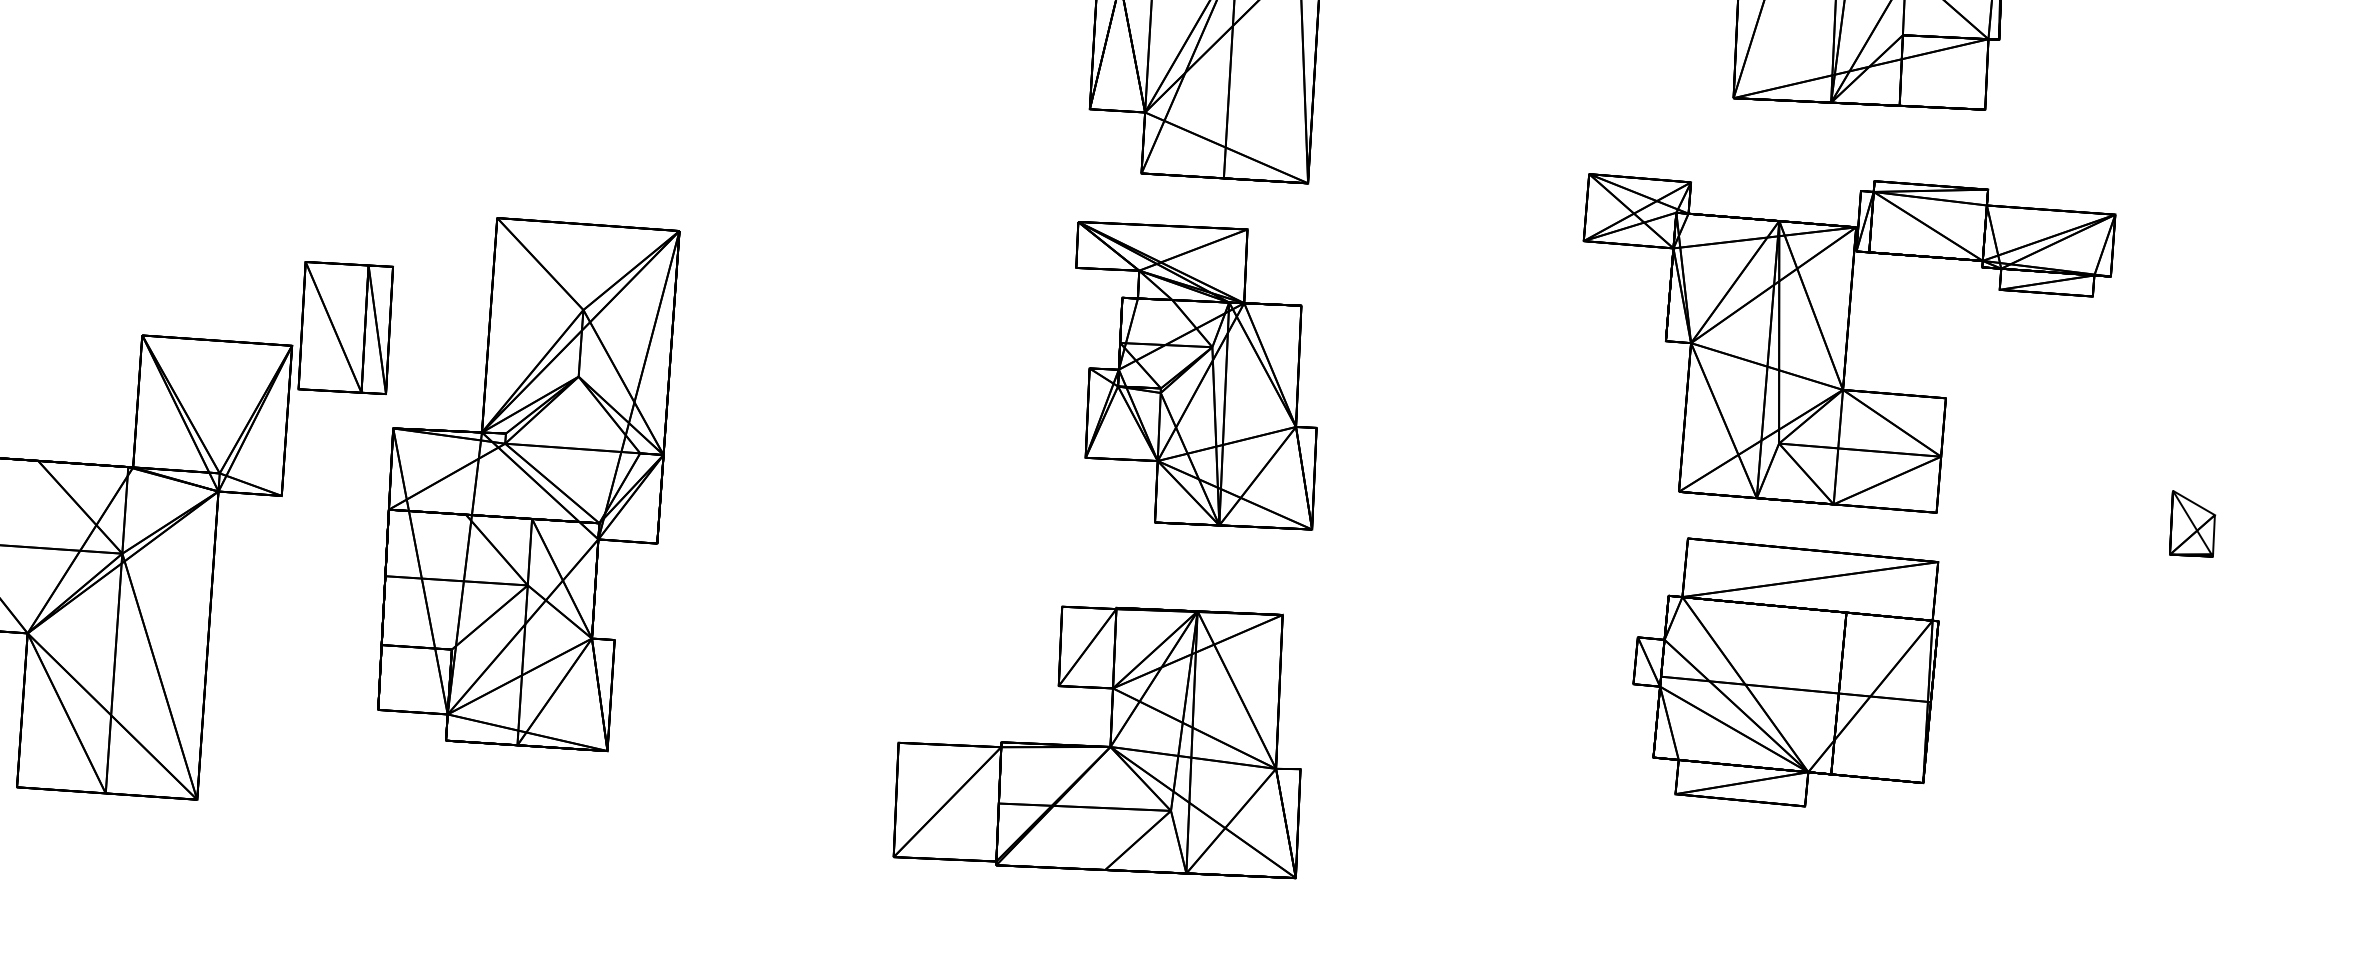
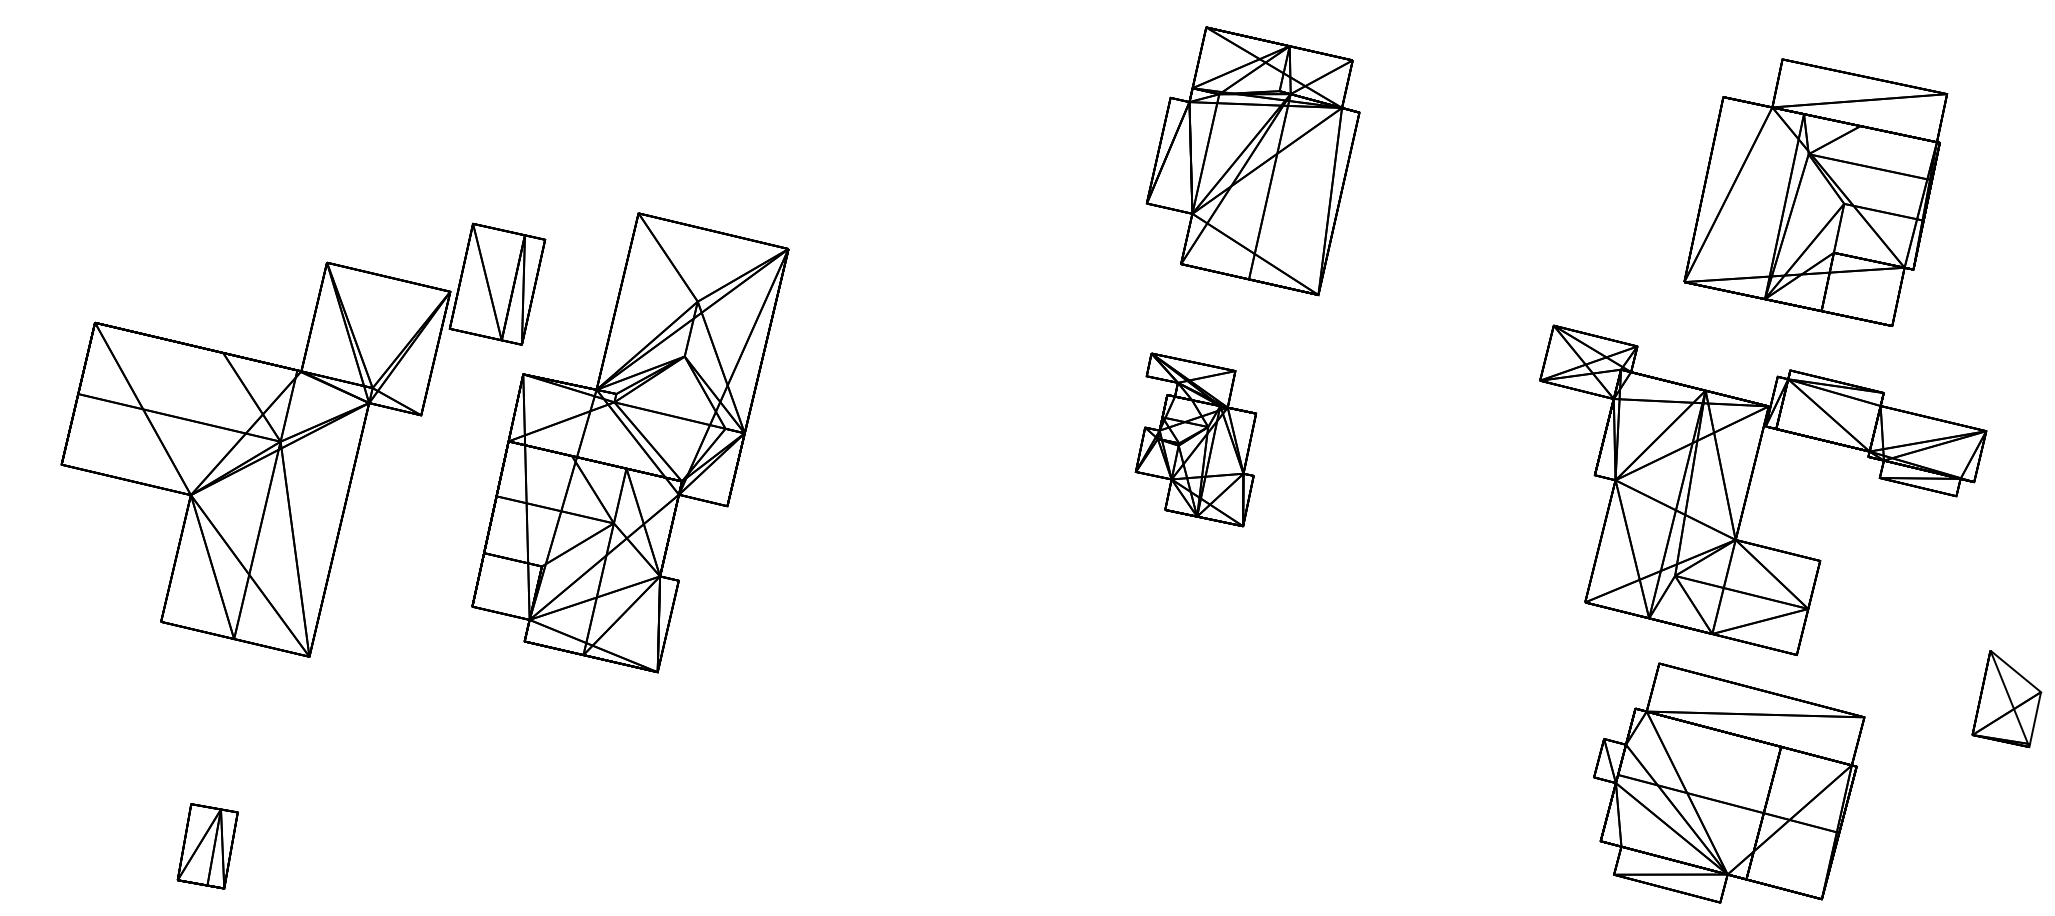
part: (1191, 375) -> (1195, 439), size x0.6
part: (2190, 524) -> (2006, 699), size x1.6
part: (1792, 664) -> (1729, 782), moved
part: (1090, 756) -> (1059, 742), removed

